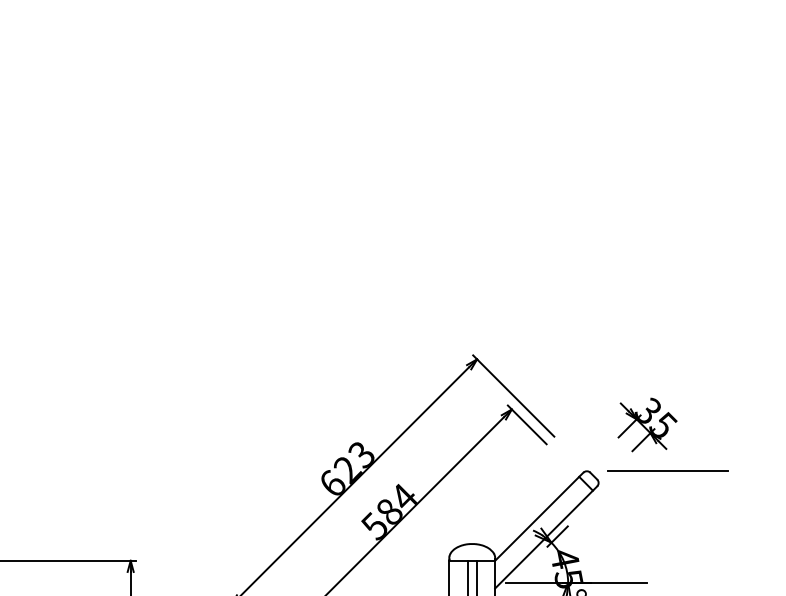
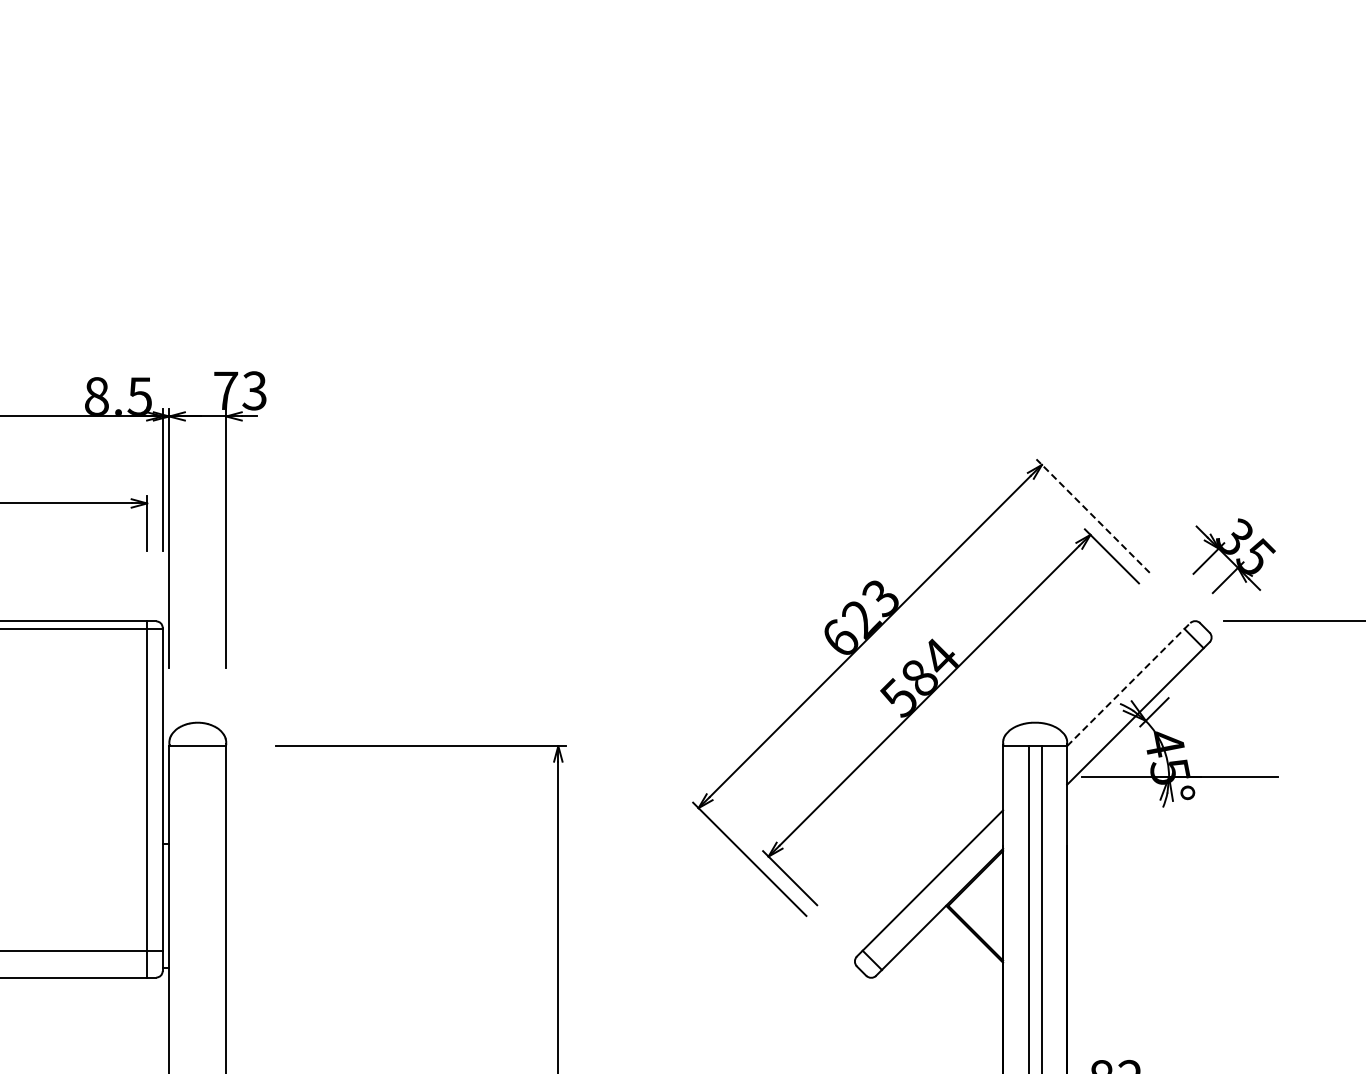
line: (513, 395) -> (1092, 515), solid -> dashed
part: (647, 424) -> (1233, 556), moved
line: (539, 516) -> (1129, 684), solid -> dashed

